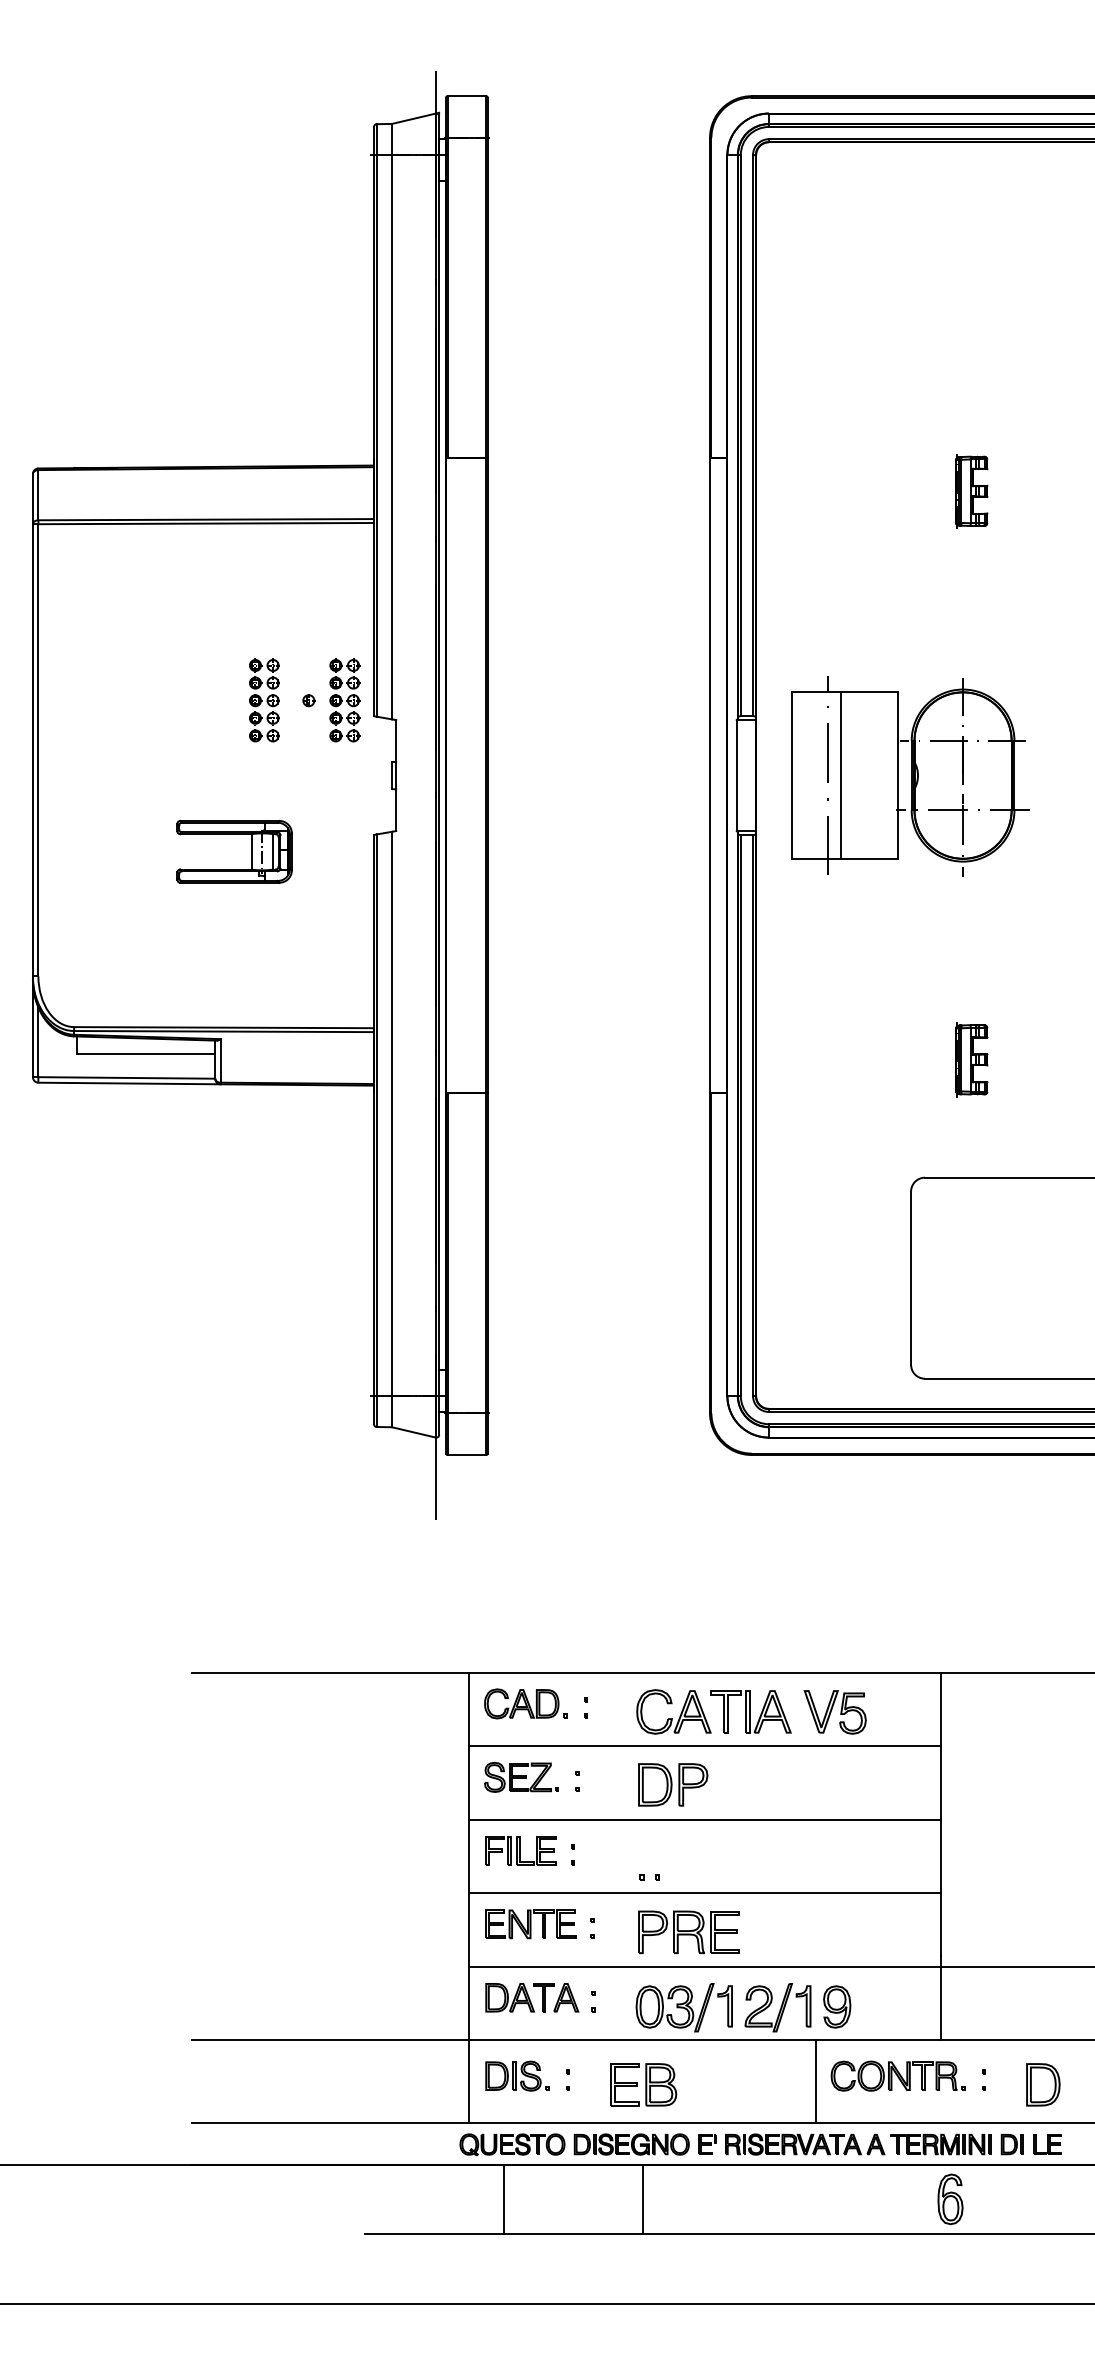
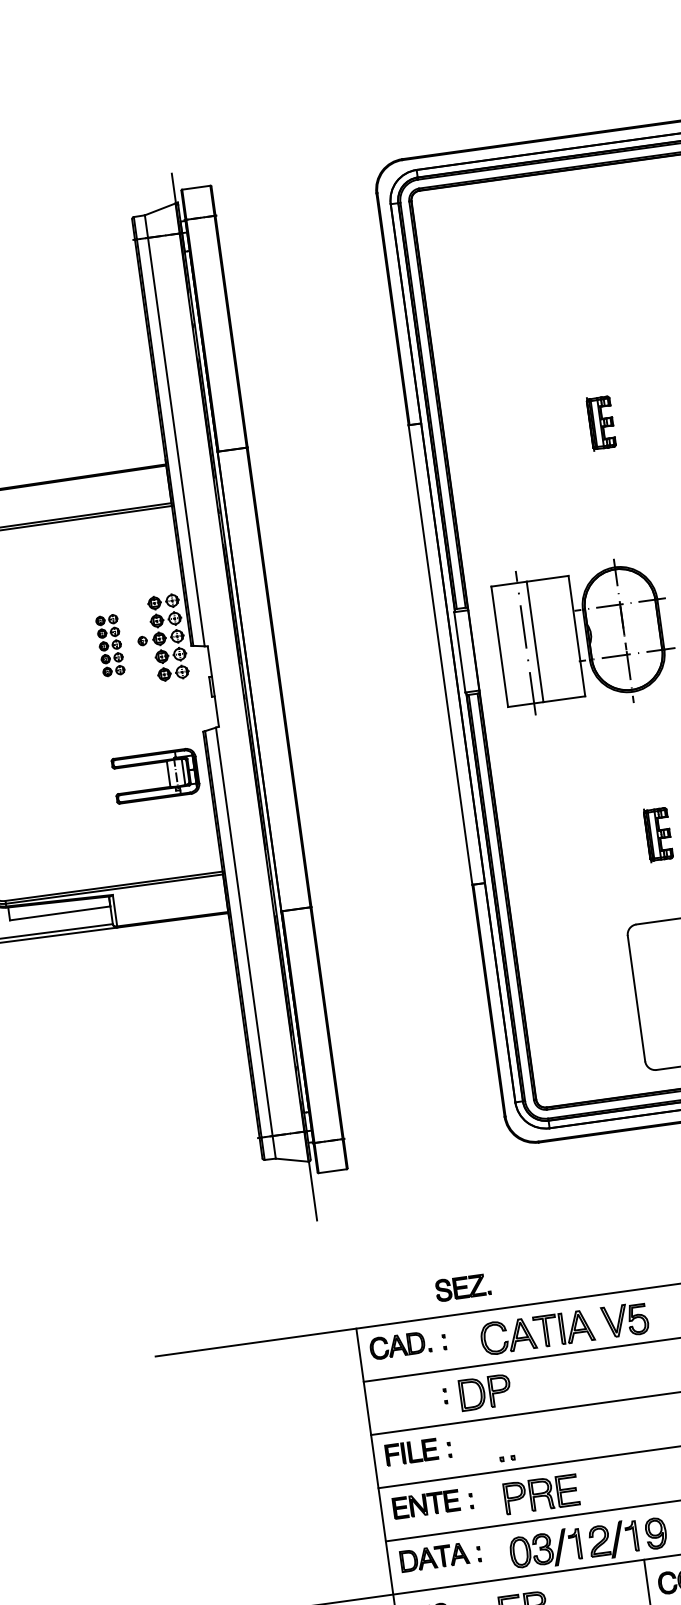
part: (344, 700) -> (168, 637), size x1.4
part: (234, 834) -> (154, 763), moved
part: (521, 1776) -> (462, 1287), moved
part: (673, 1784) -> (485, 1392), moved

